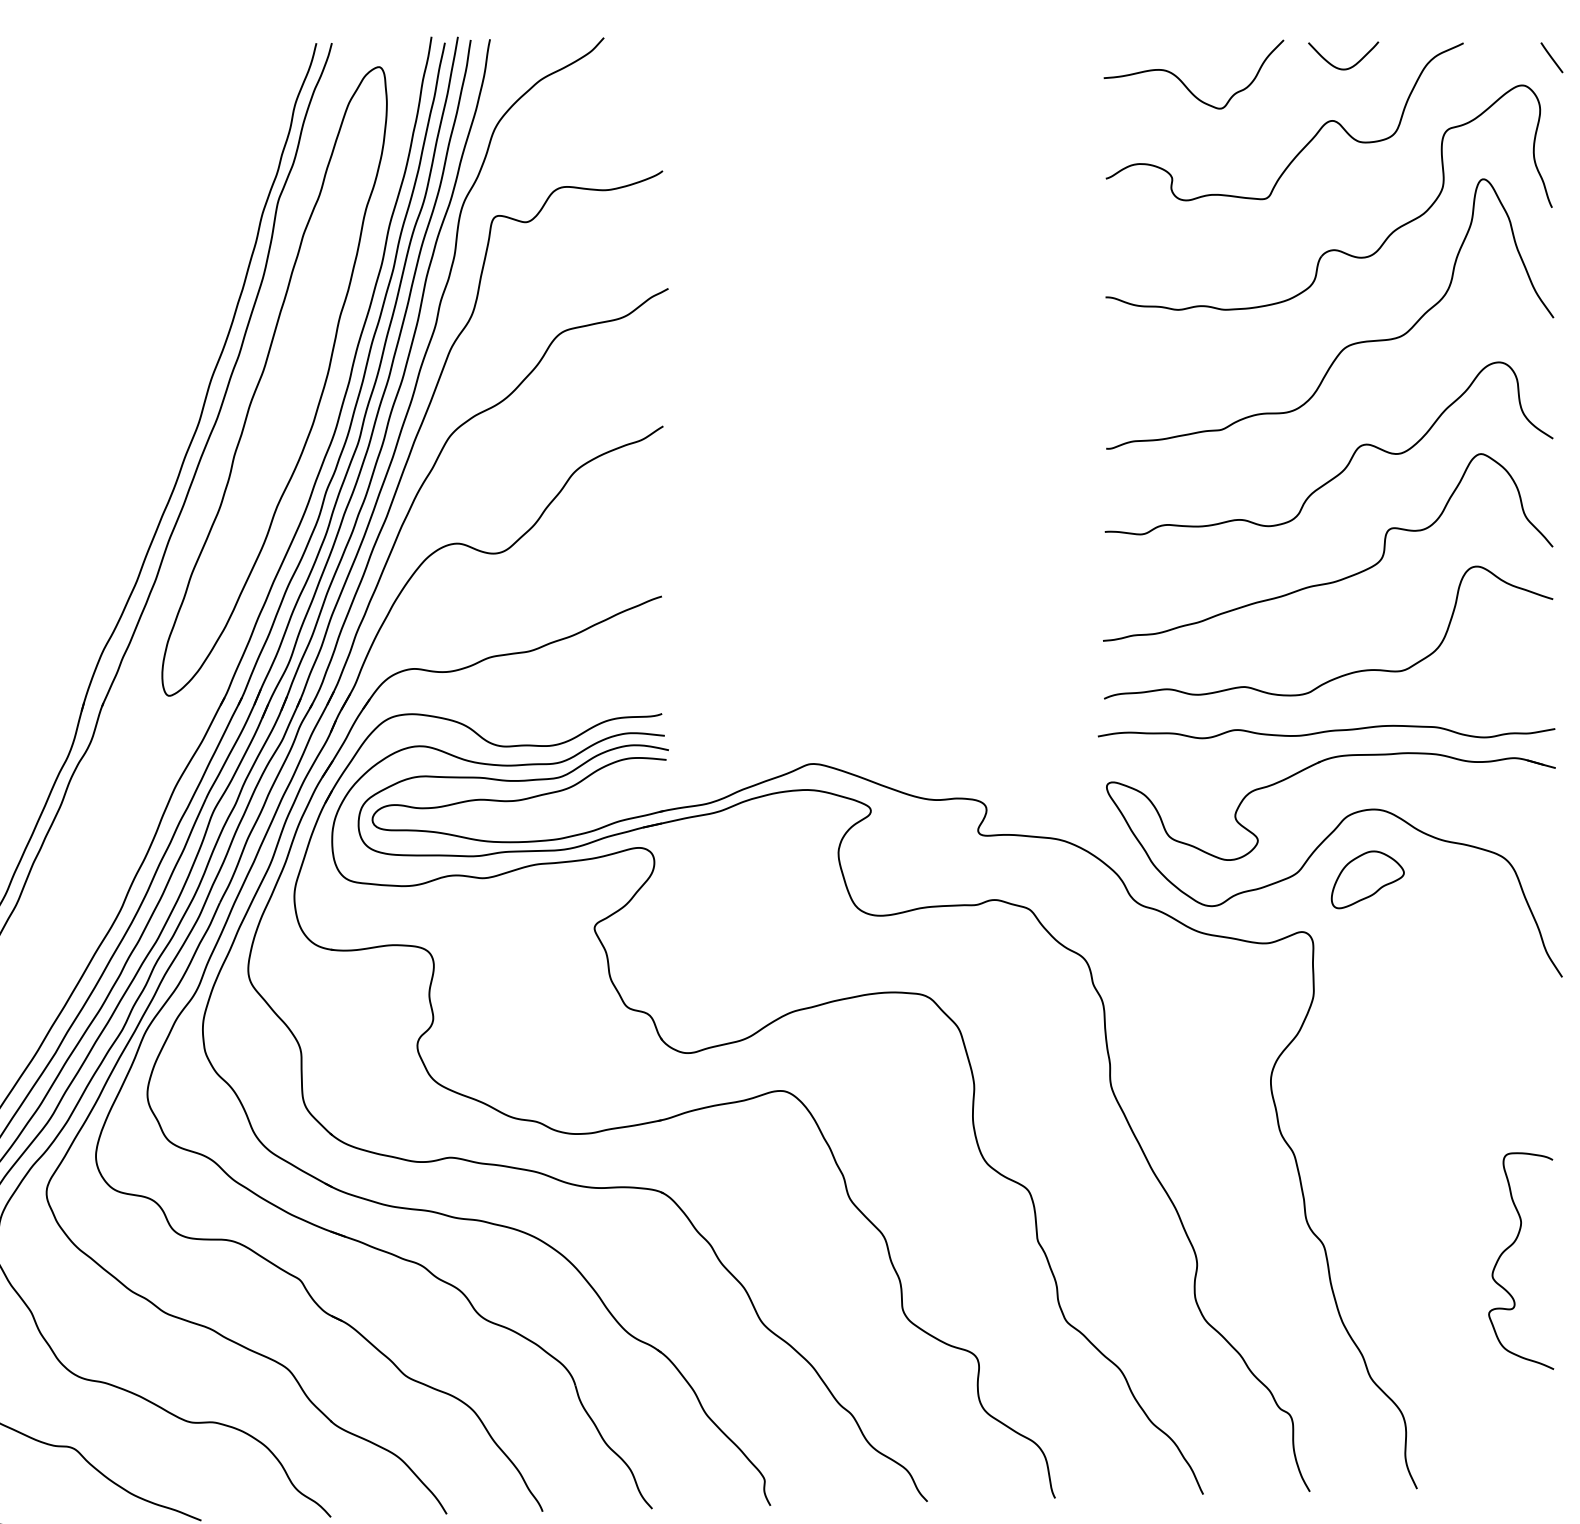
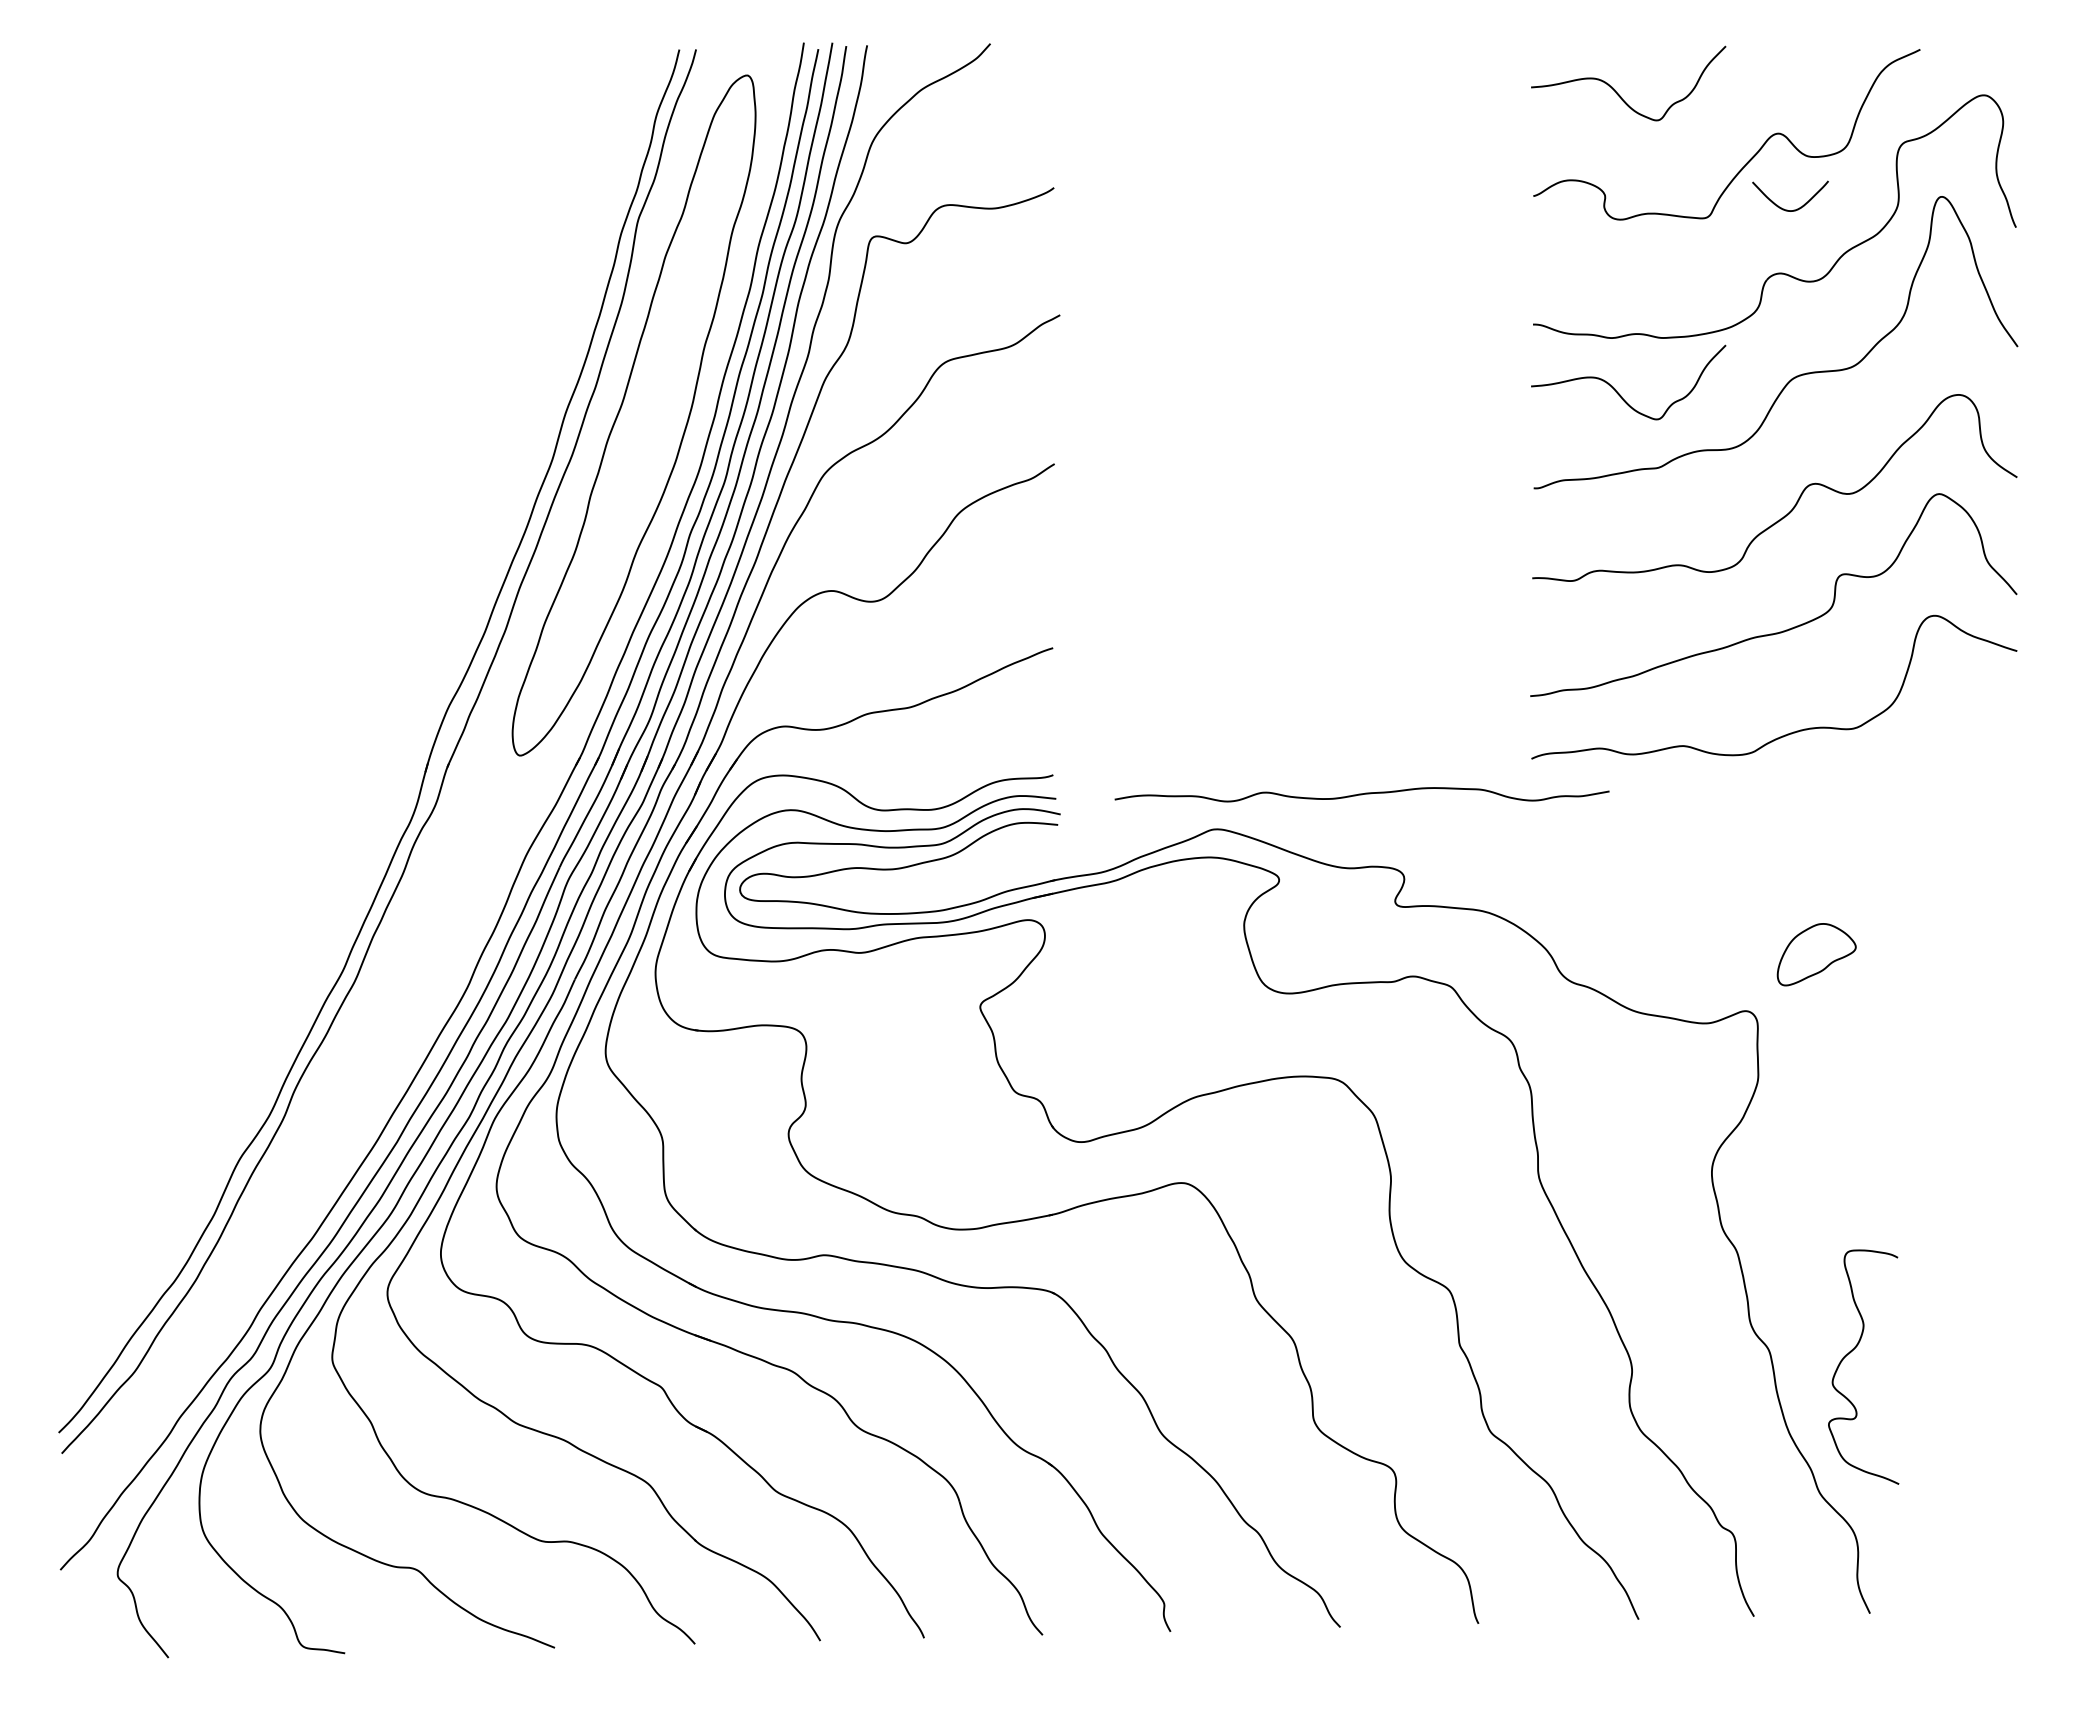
line: (1551, 56) -> (2015, 64), removed
curve: (1338, 67) -> (1784, 208), moved
curve: (1184, 360) -> (1618, 392), added
curve: (1326, 731) -> (1361, 794), moved
part: (1316, 850) -> (1761, 922), removed
curve: (1509, 1248) -> (1850, 1353), moved

